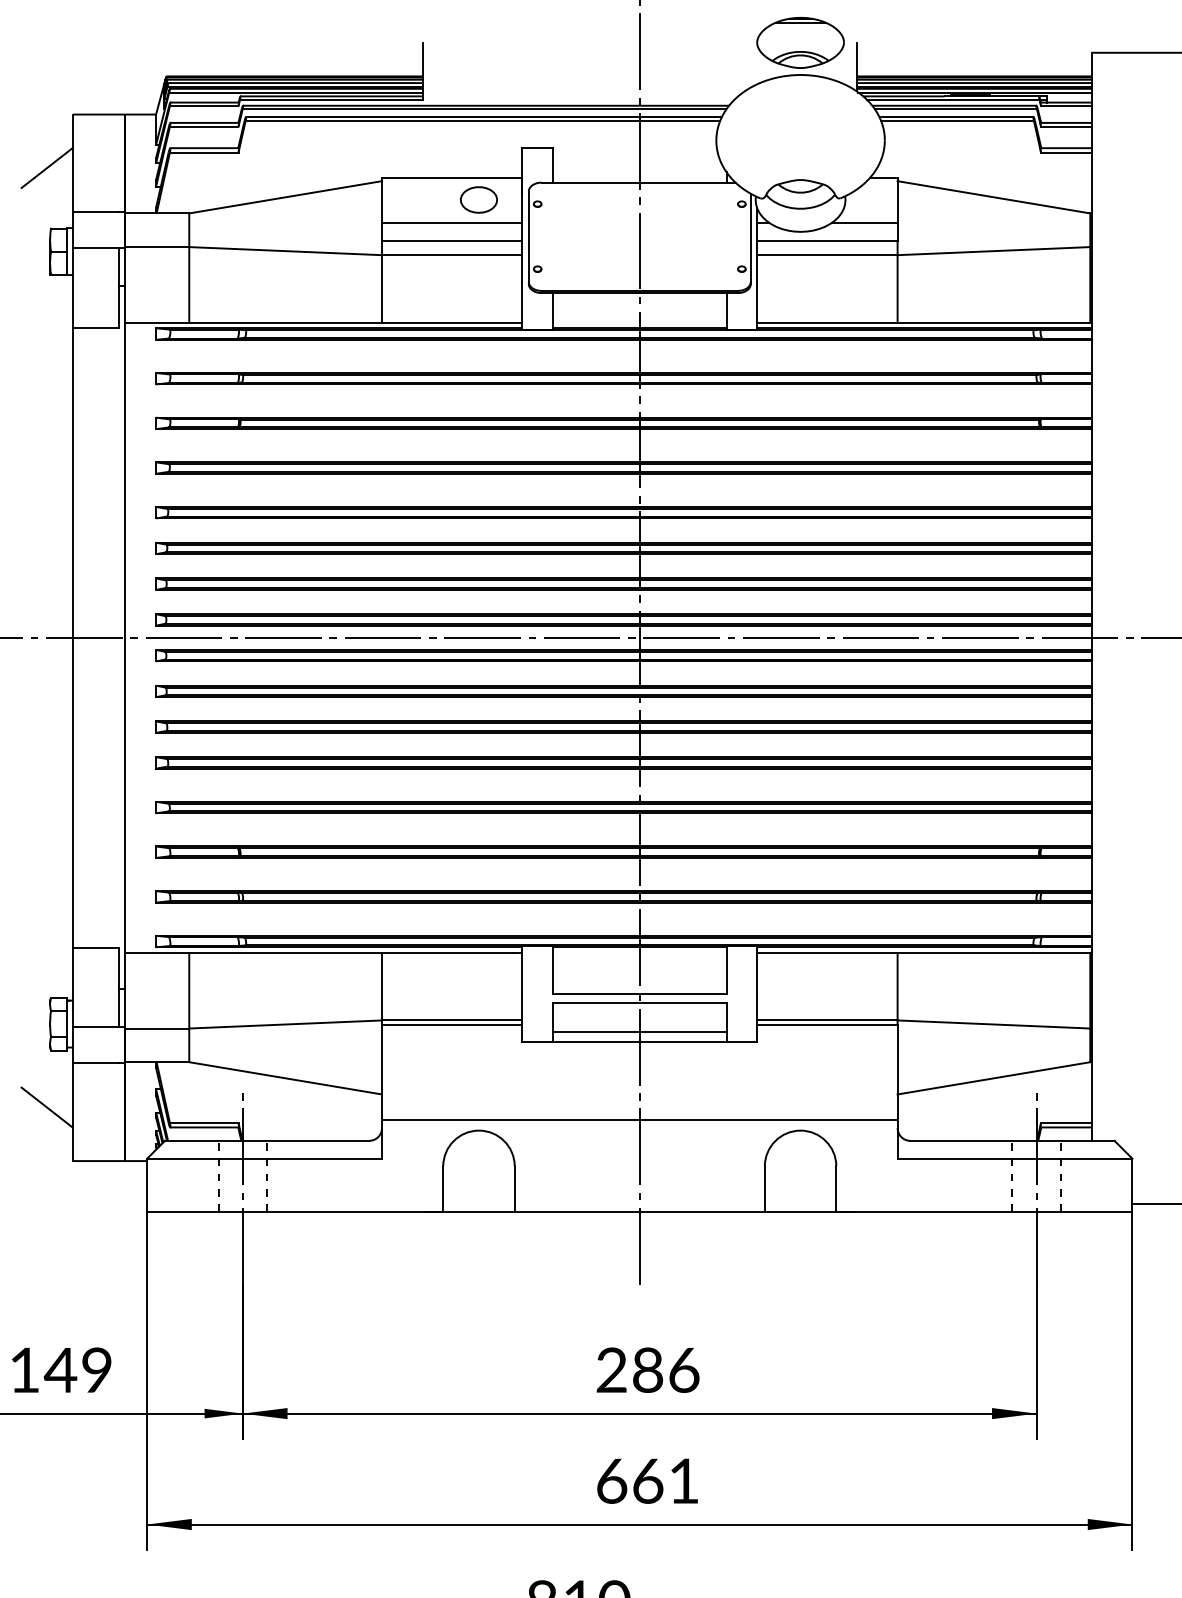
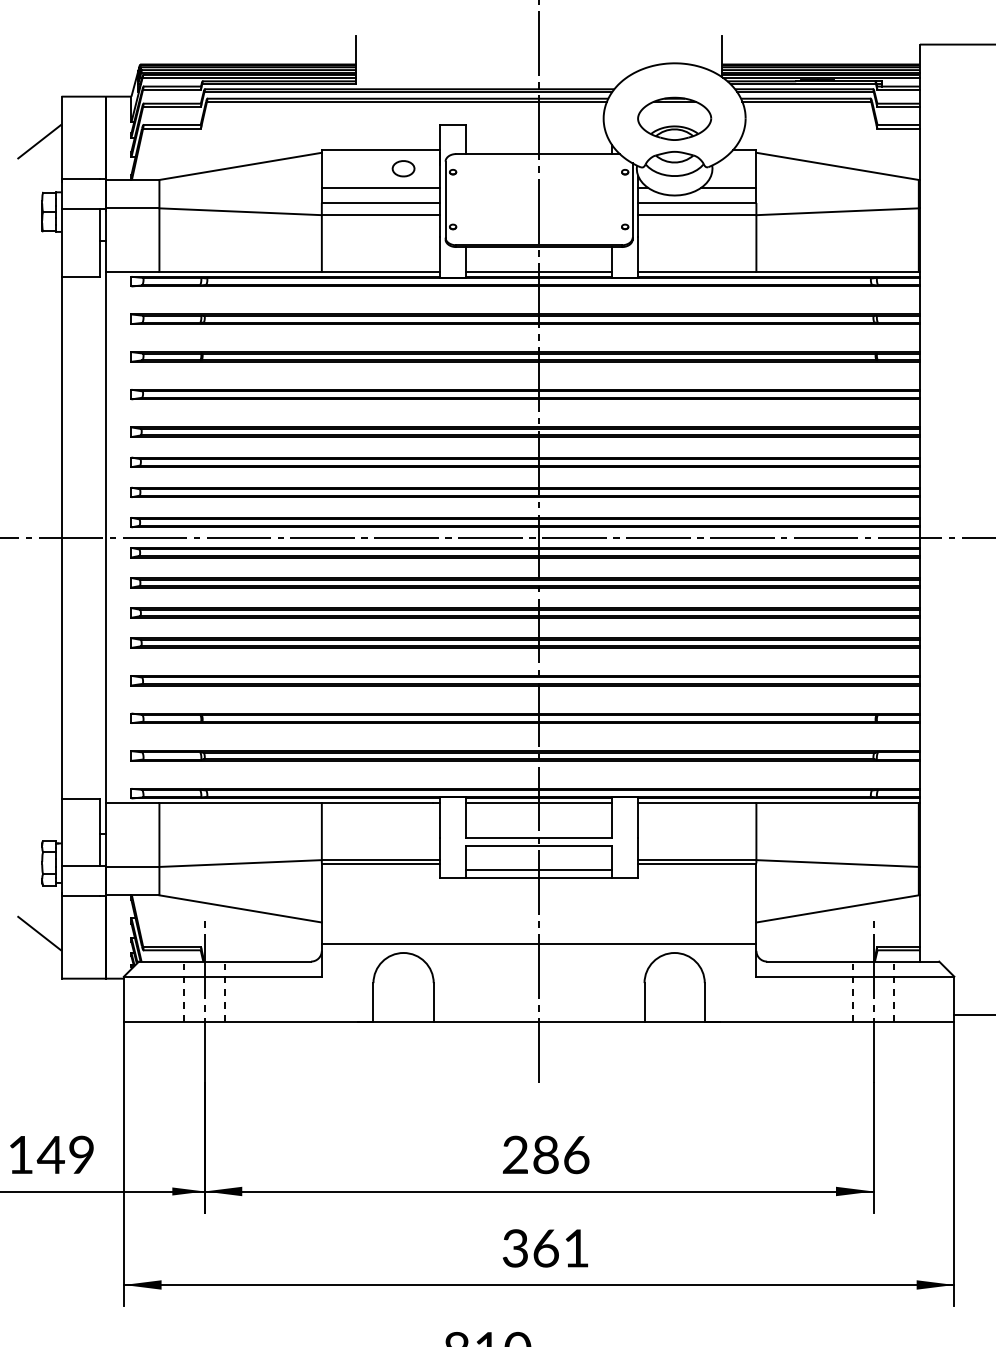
part: (800, 42) -> (674, 118), moved
part: (478, 200) -> (403, 169), size x0.71
line: (639, 322) -> (538, 271), added
line: (639, 952) -> (538, 802), added
text: (611, 1480) -> (515, 1247), 661 -> 361

